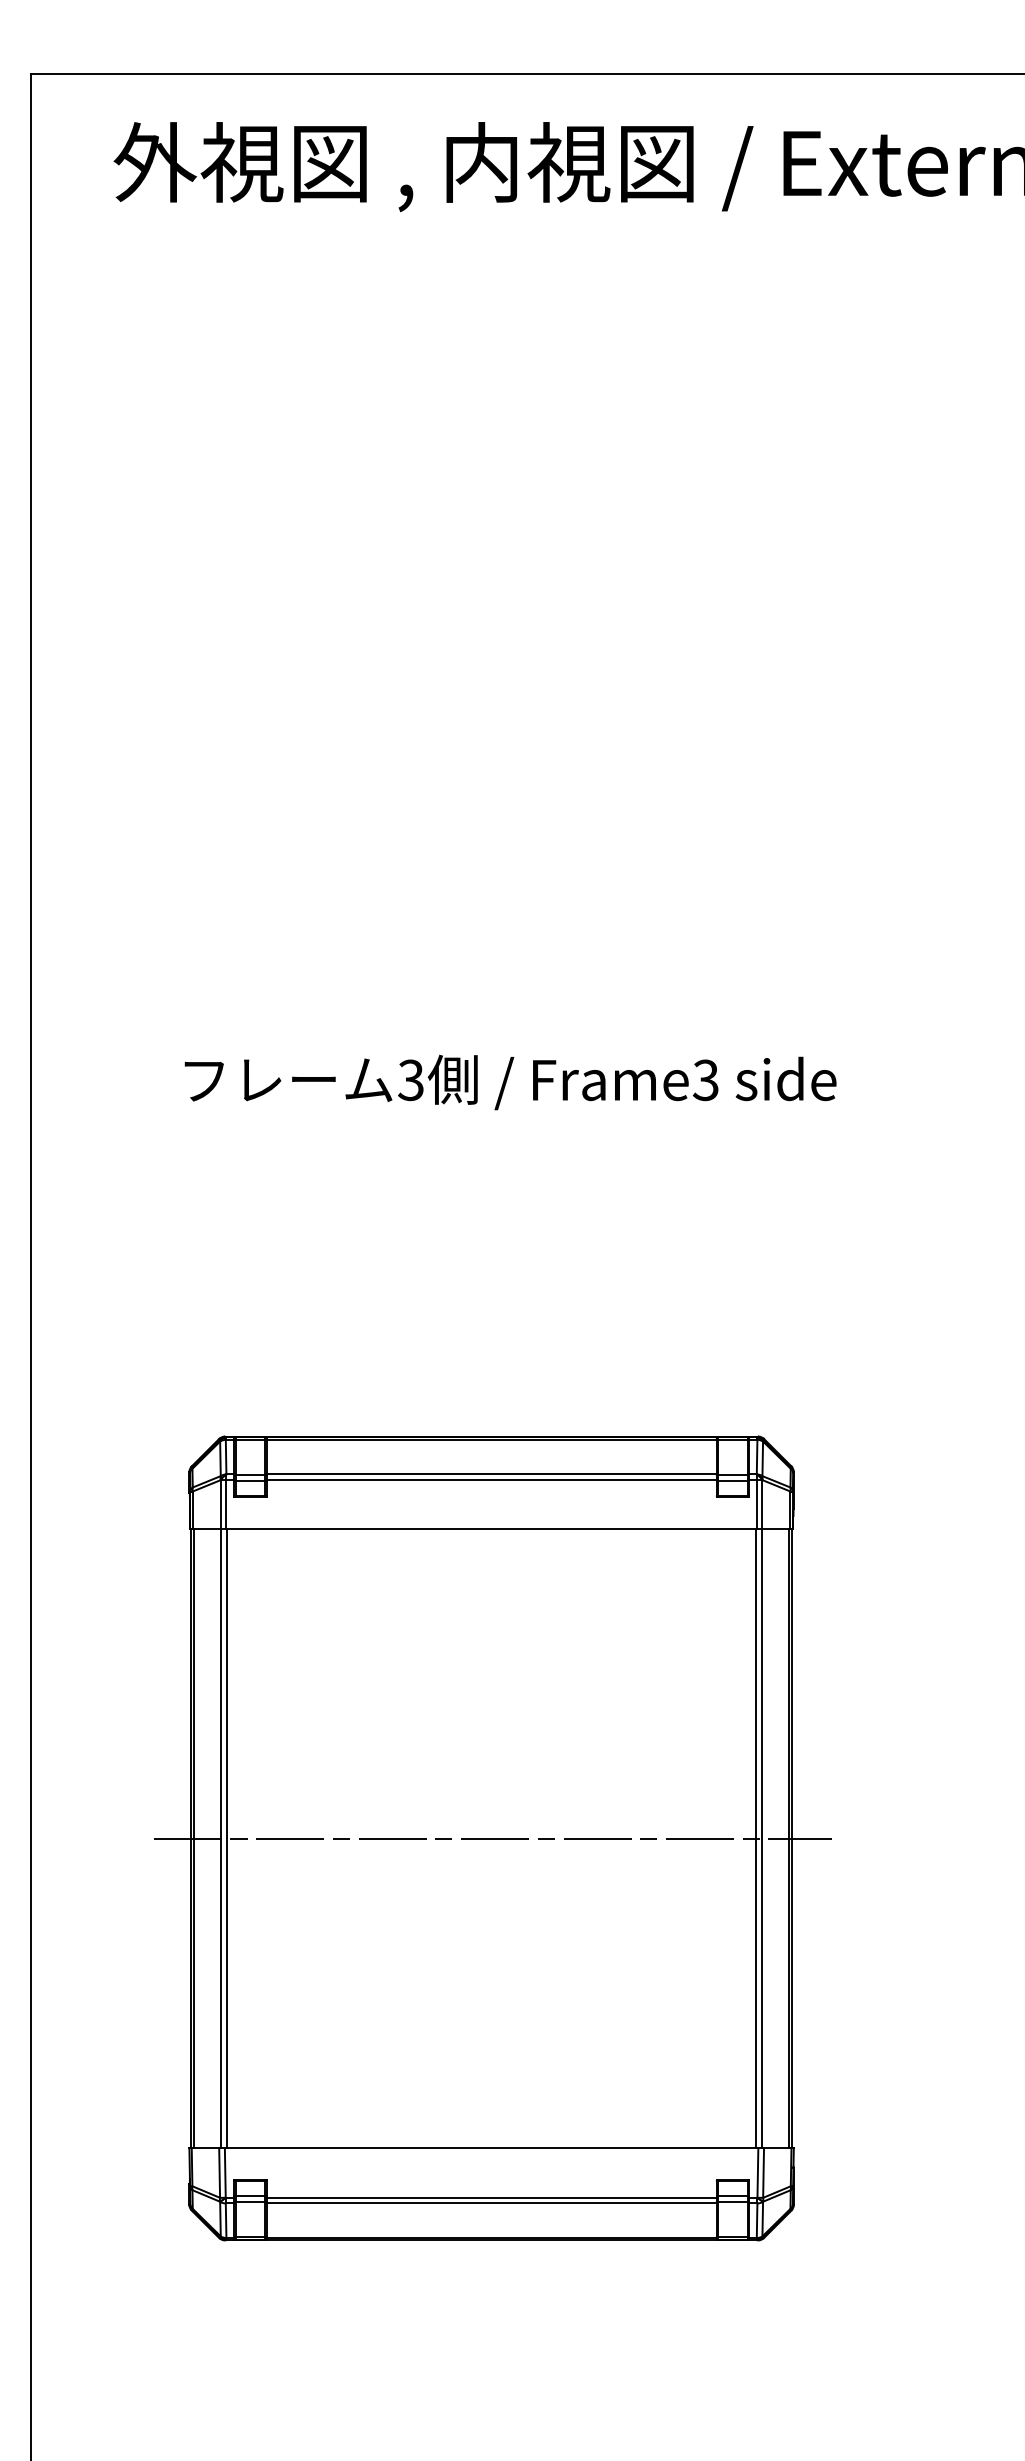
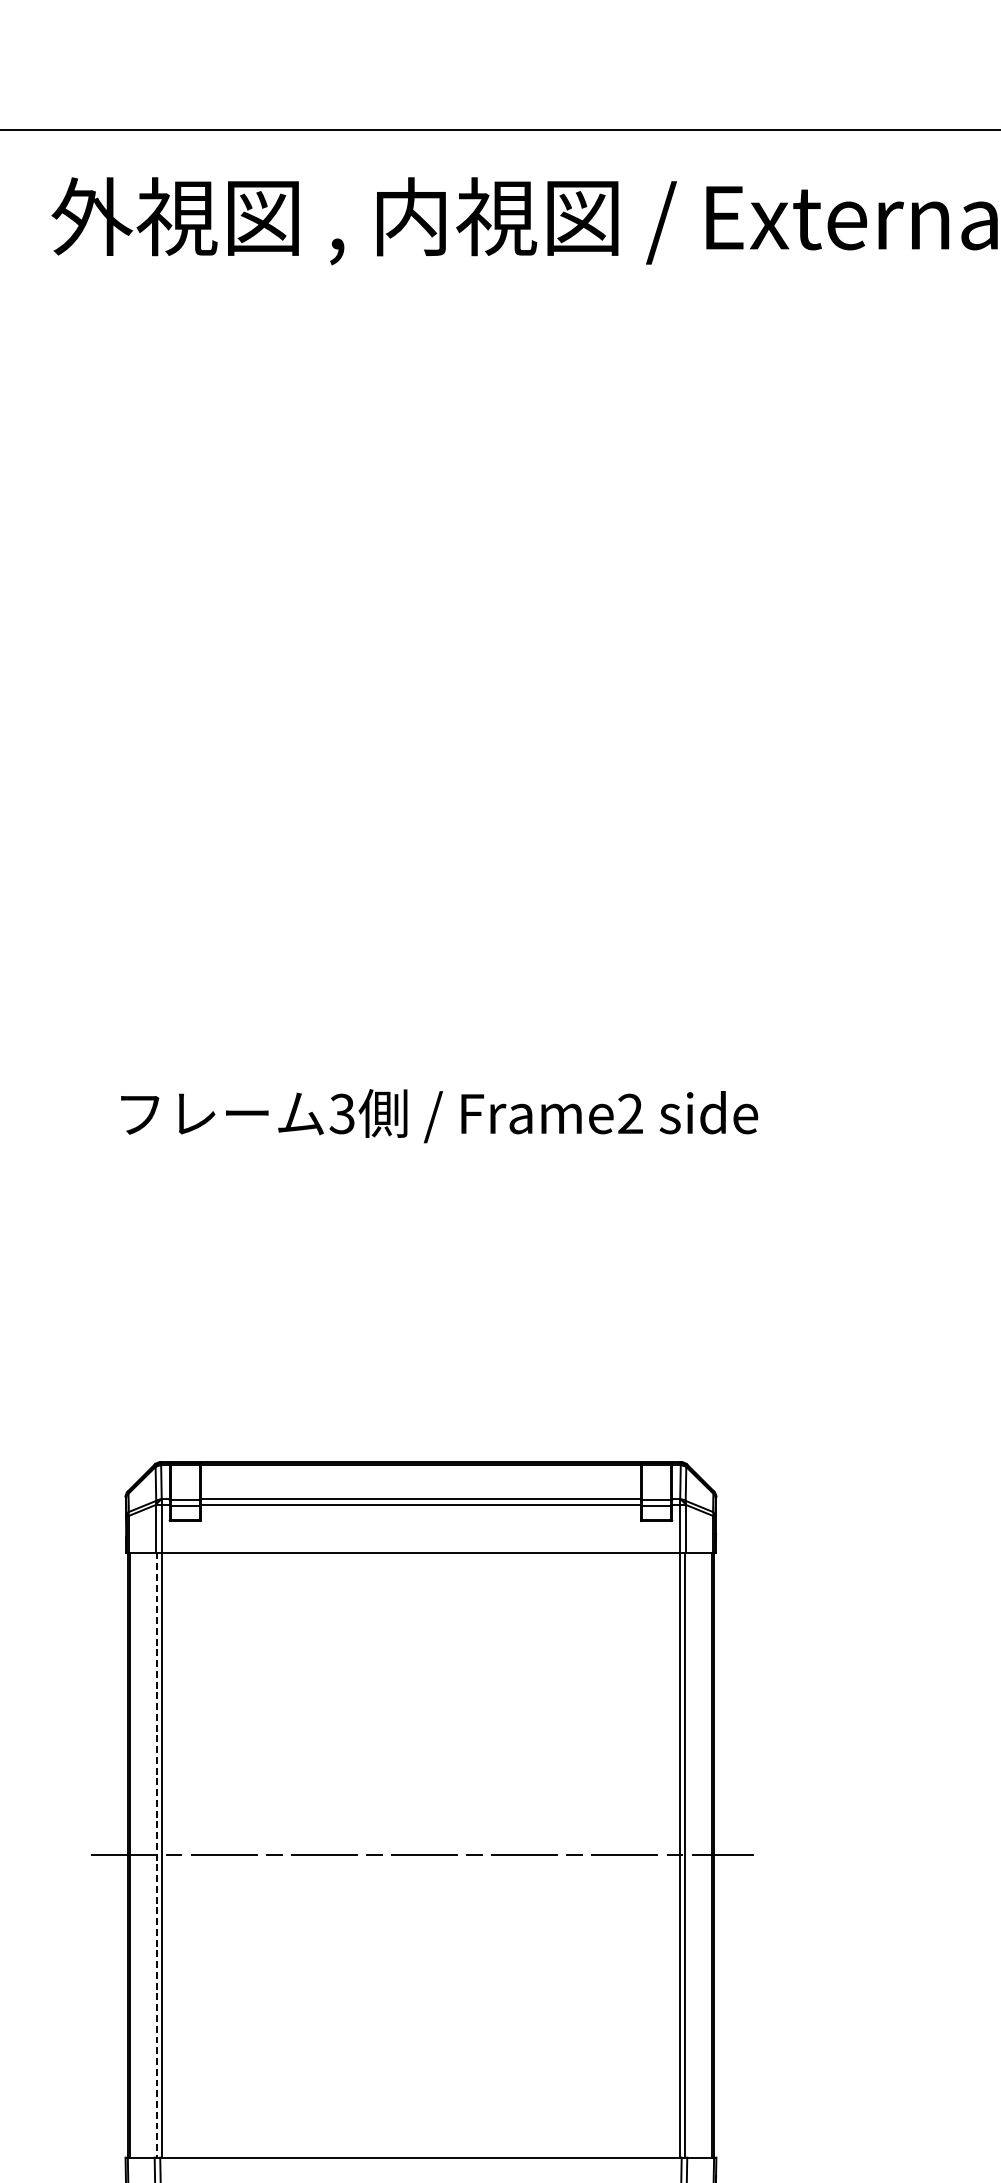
text: (705, 1080) -> (630, 1114), Frame3 -> Frame2
line: (221, 1839) -> (156, 1856), solid -> dashed

